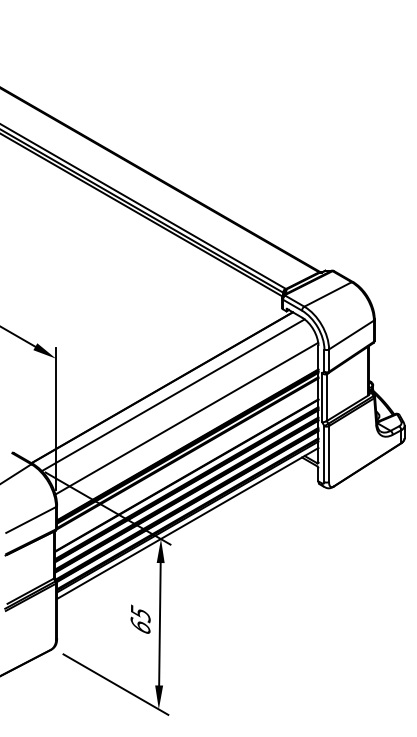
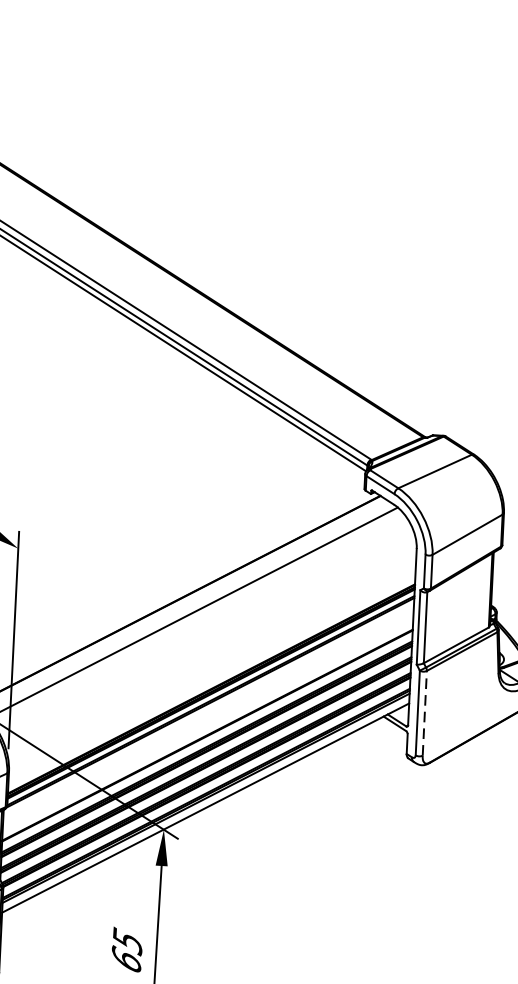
line: (186, 418) -> (211, 648), removed
line: (329, 454) -> (425, 714), solid -> dashed

